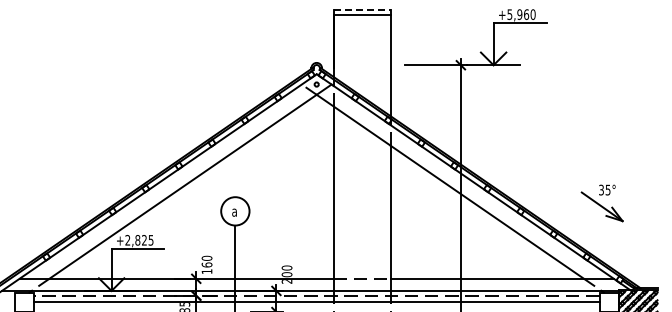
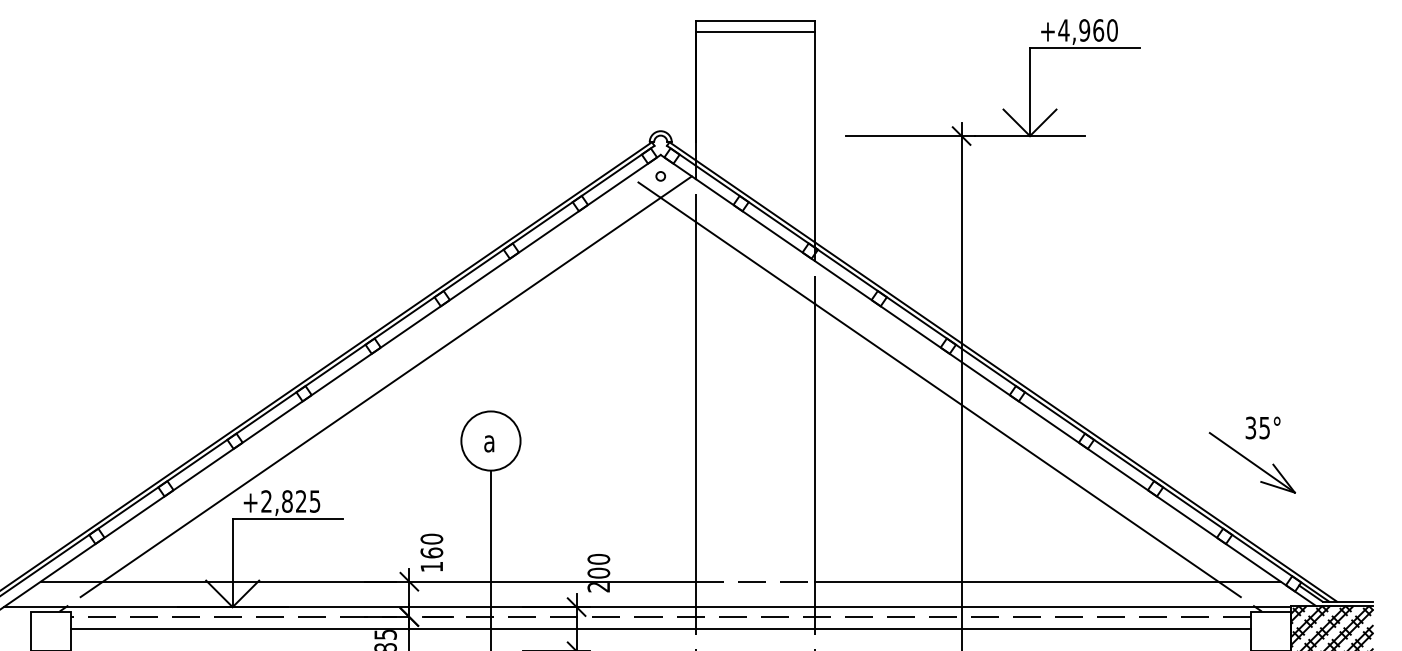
line: (362, 10) -> (756, 21), dashed -> solid
text: (509, 14) -> (1063, 30), +5,960 -> +4,960
part: (601, 203) -> (1250, 455), moved

